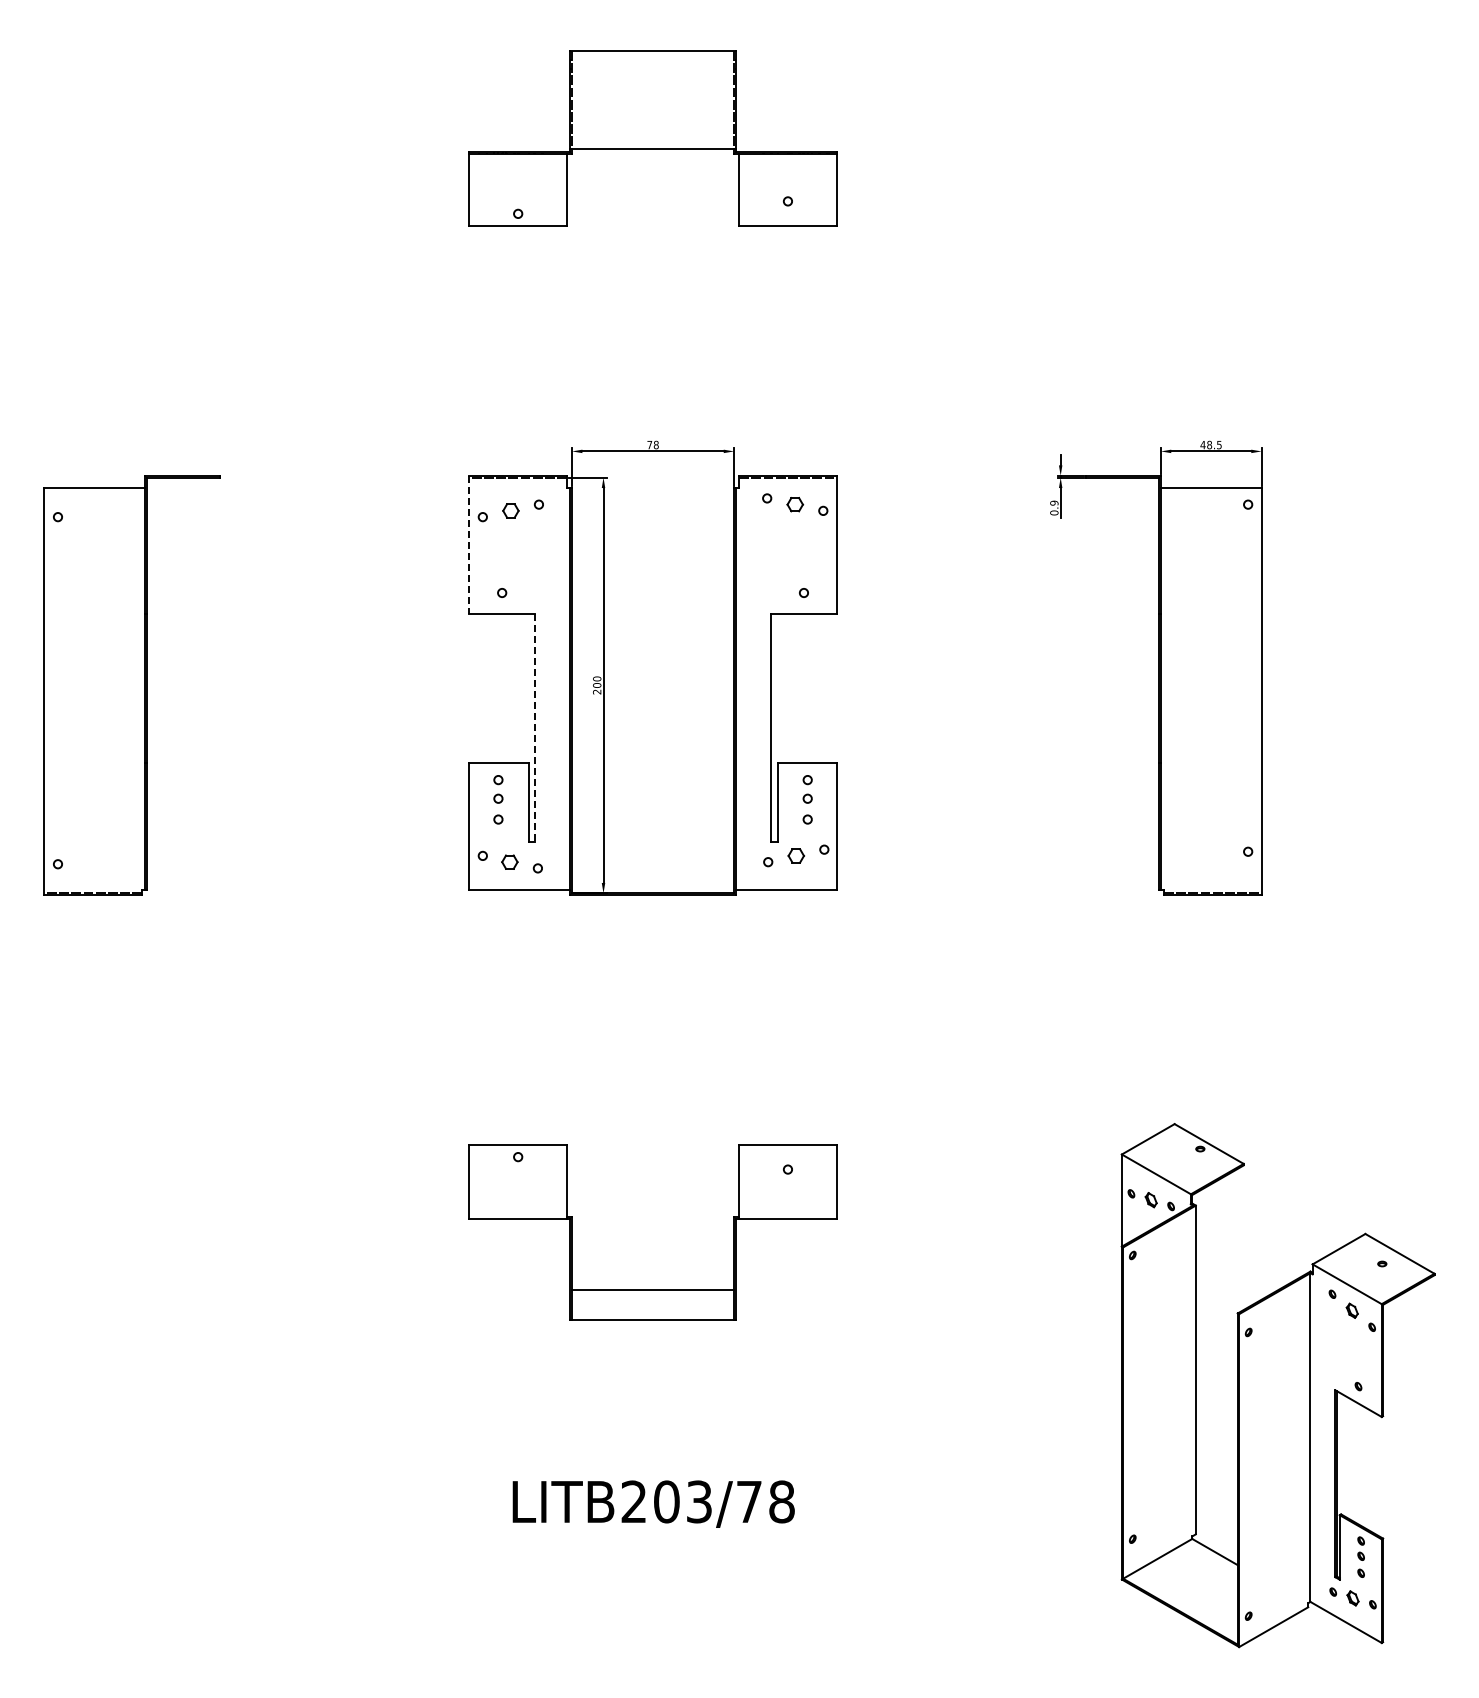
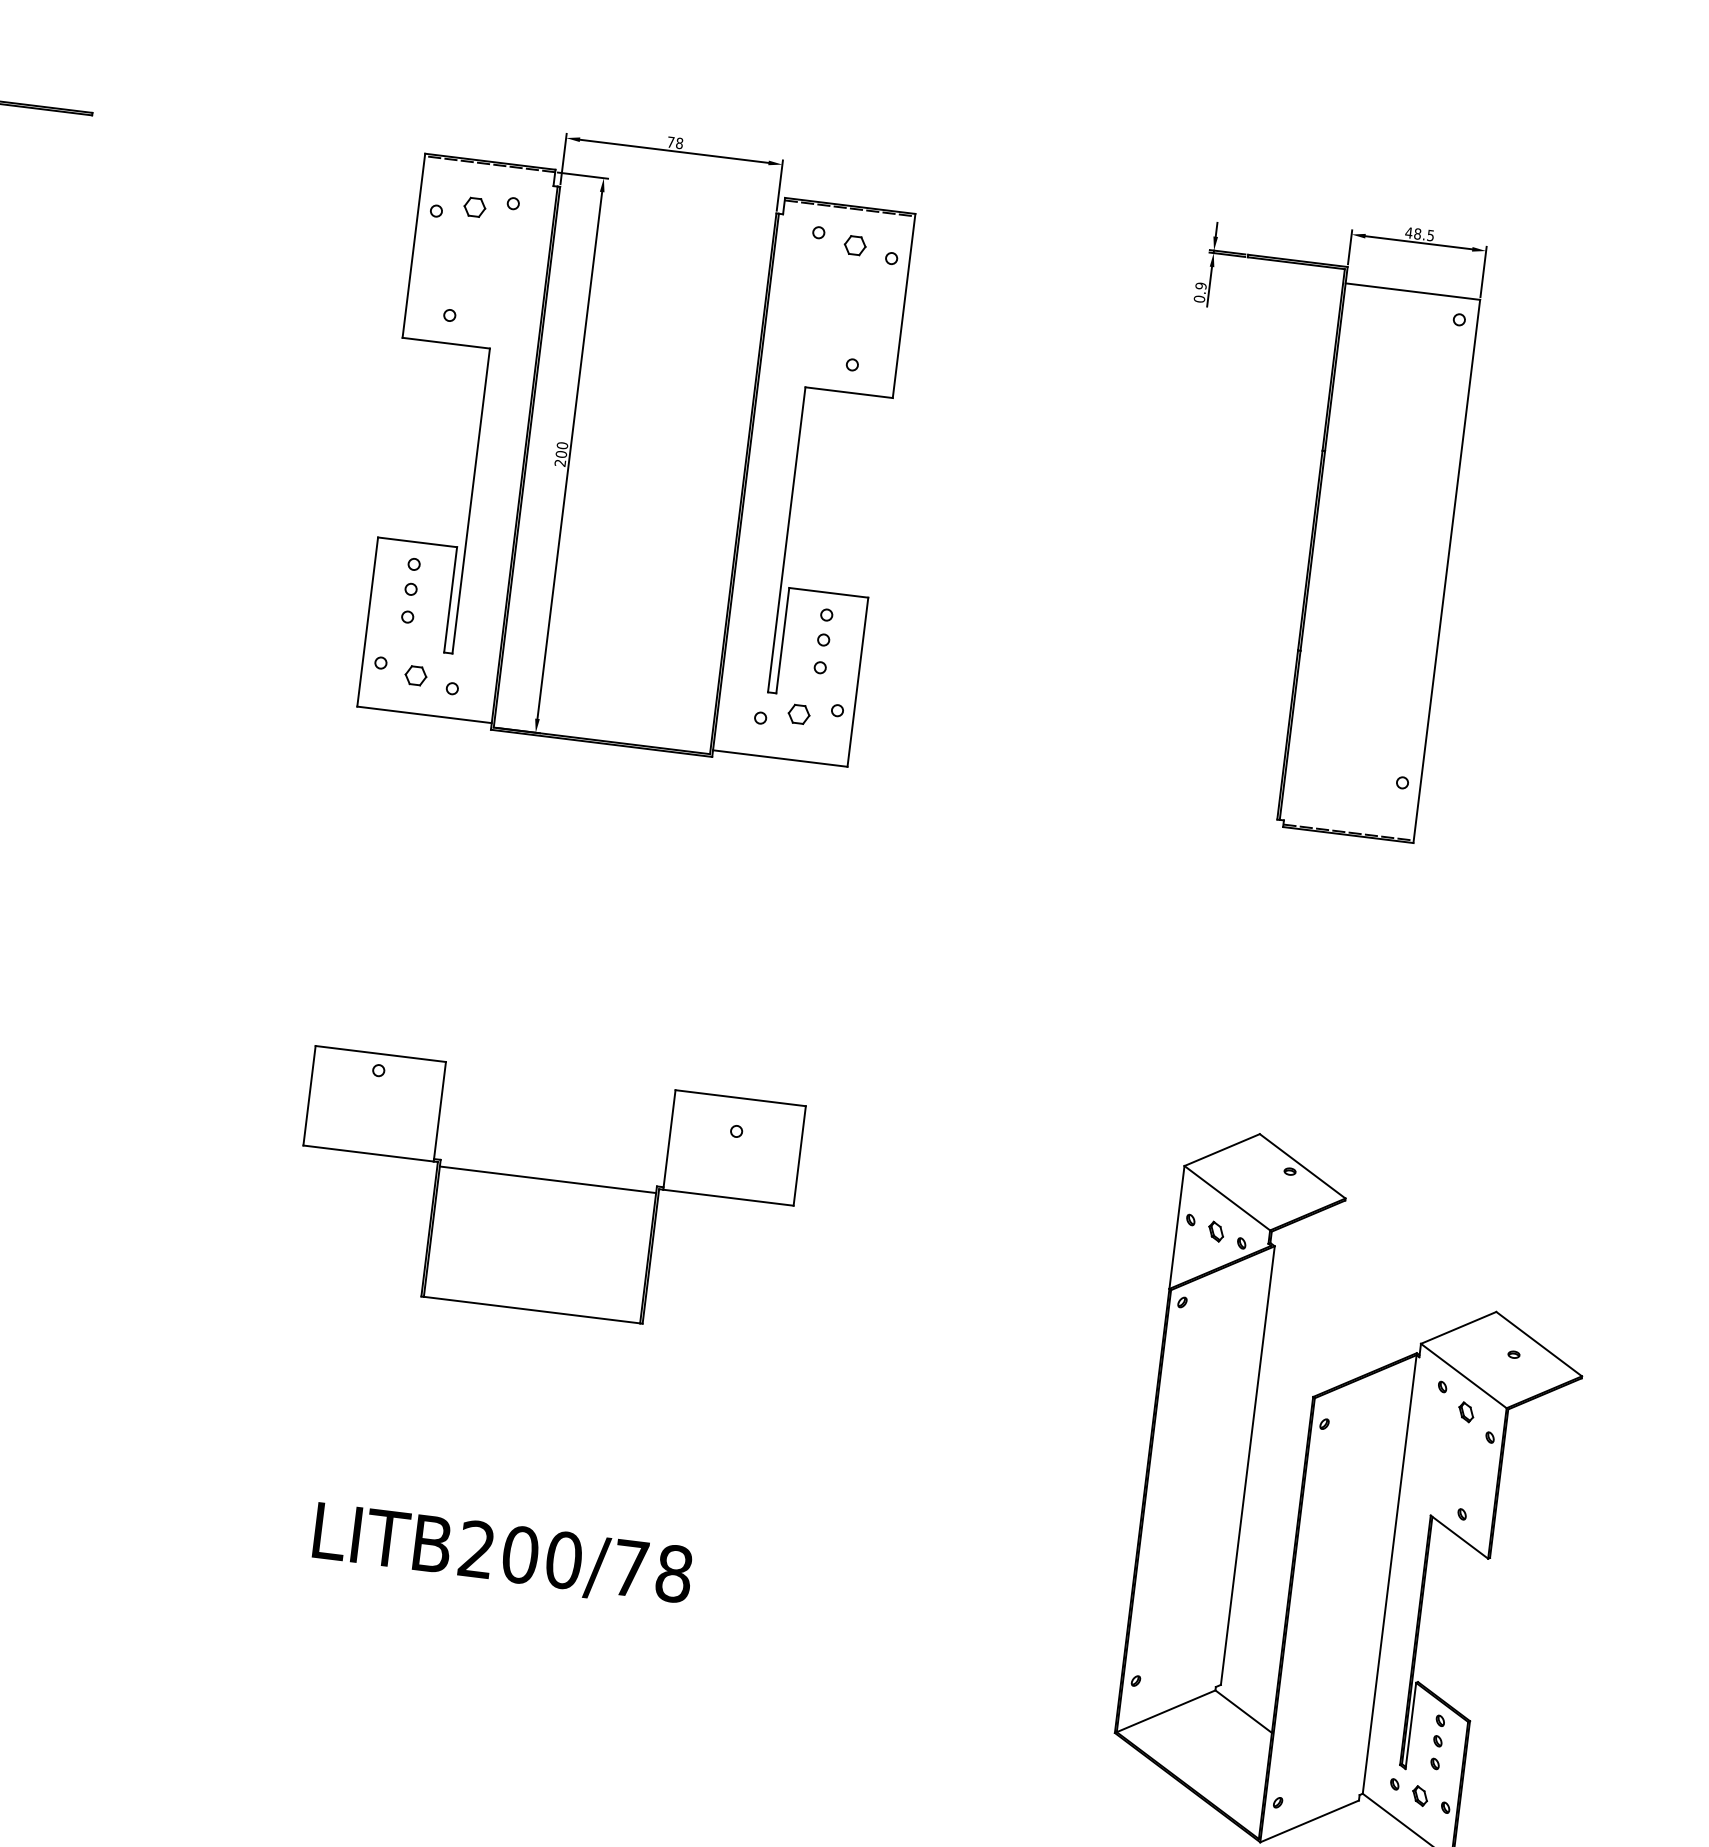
line: (469, 545) -> (413, 246), dashed -> solid
line: (534, 728) -> (470, 501), dashed -> solid
line: (653, 1290) -> (548, 1180), moved
text: (699, 1501) -> (564, 1559), LITB203/78 -> LITB200/78

